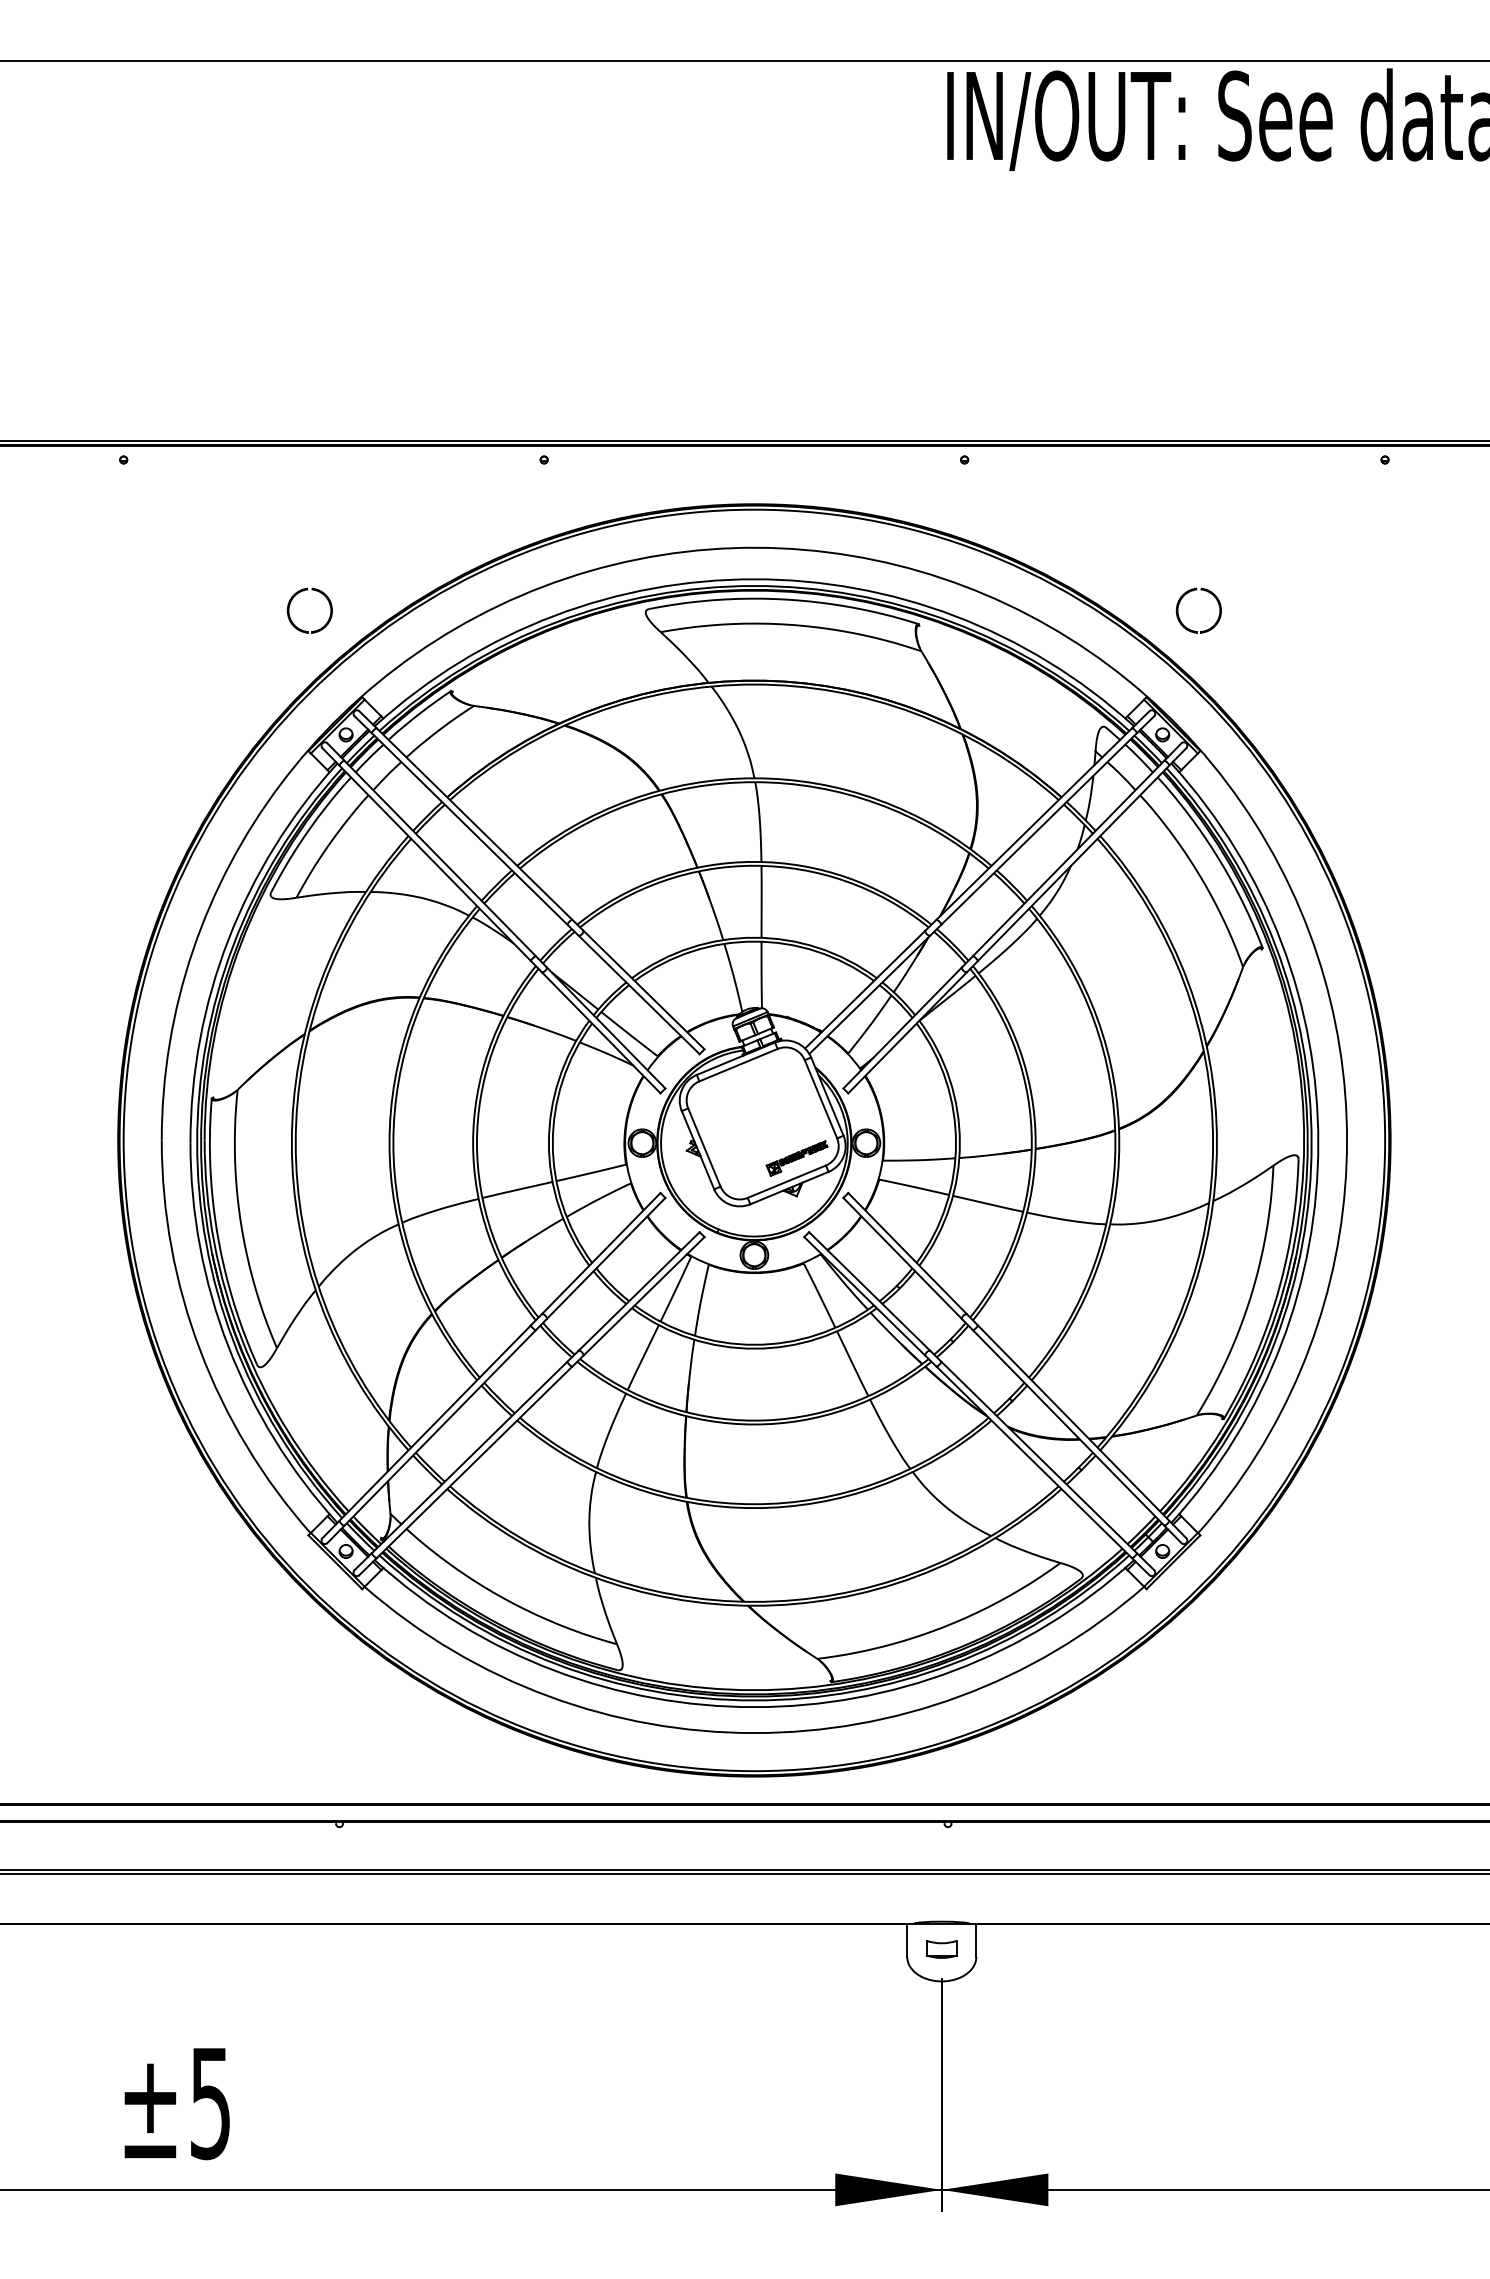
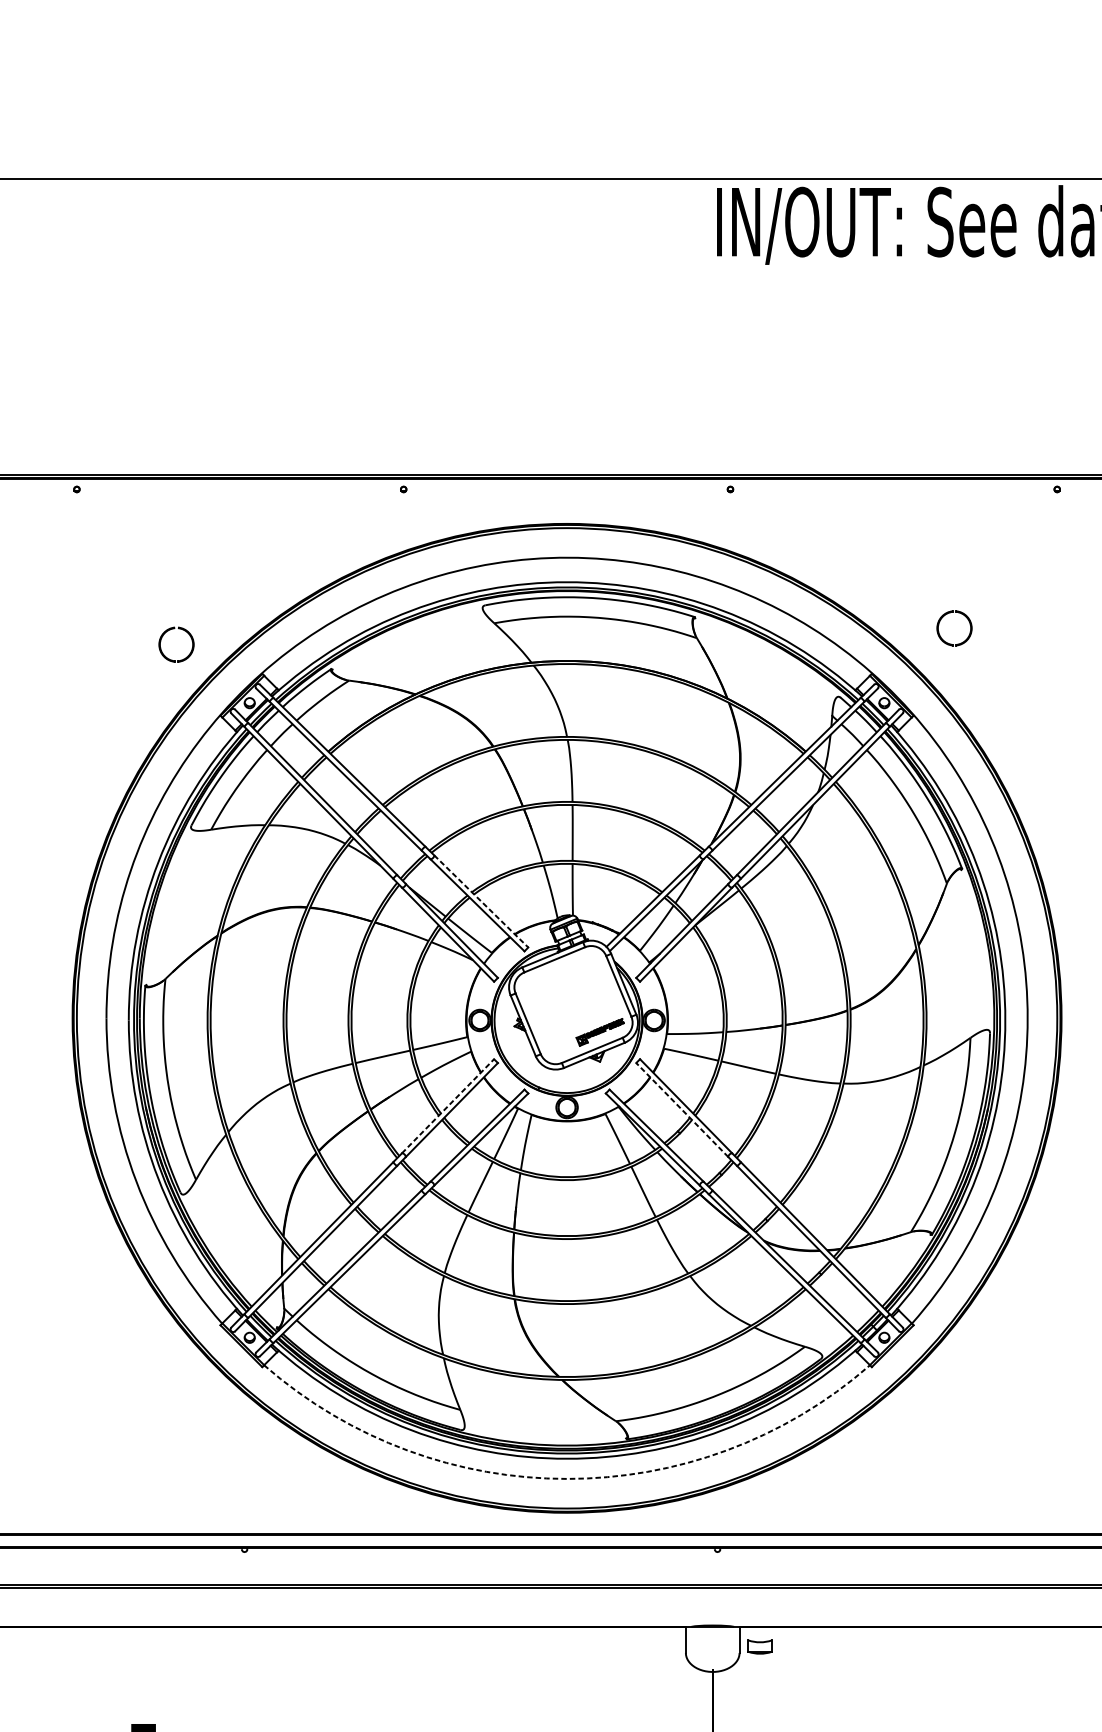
part: (290, 605) -> (161, 640), moved
part: (1179, 605) -> (939, 624), moved
line: (643, 989) -> (480, 901), solid -> dashed
line: (601, 1253) -> (448, 1106), solid -> dashed
line: (902, 1258) -> (682, 1110), solid -> dashed
arc: (754, 1733) -> (567, 1479), solid -> dashed
part: (941, 1949) -> (759, 1647), moved

